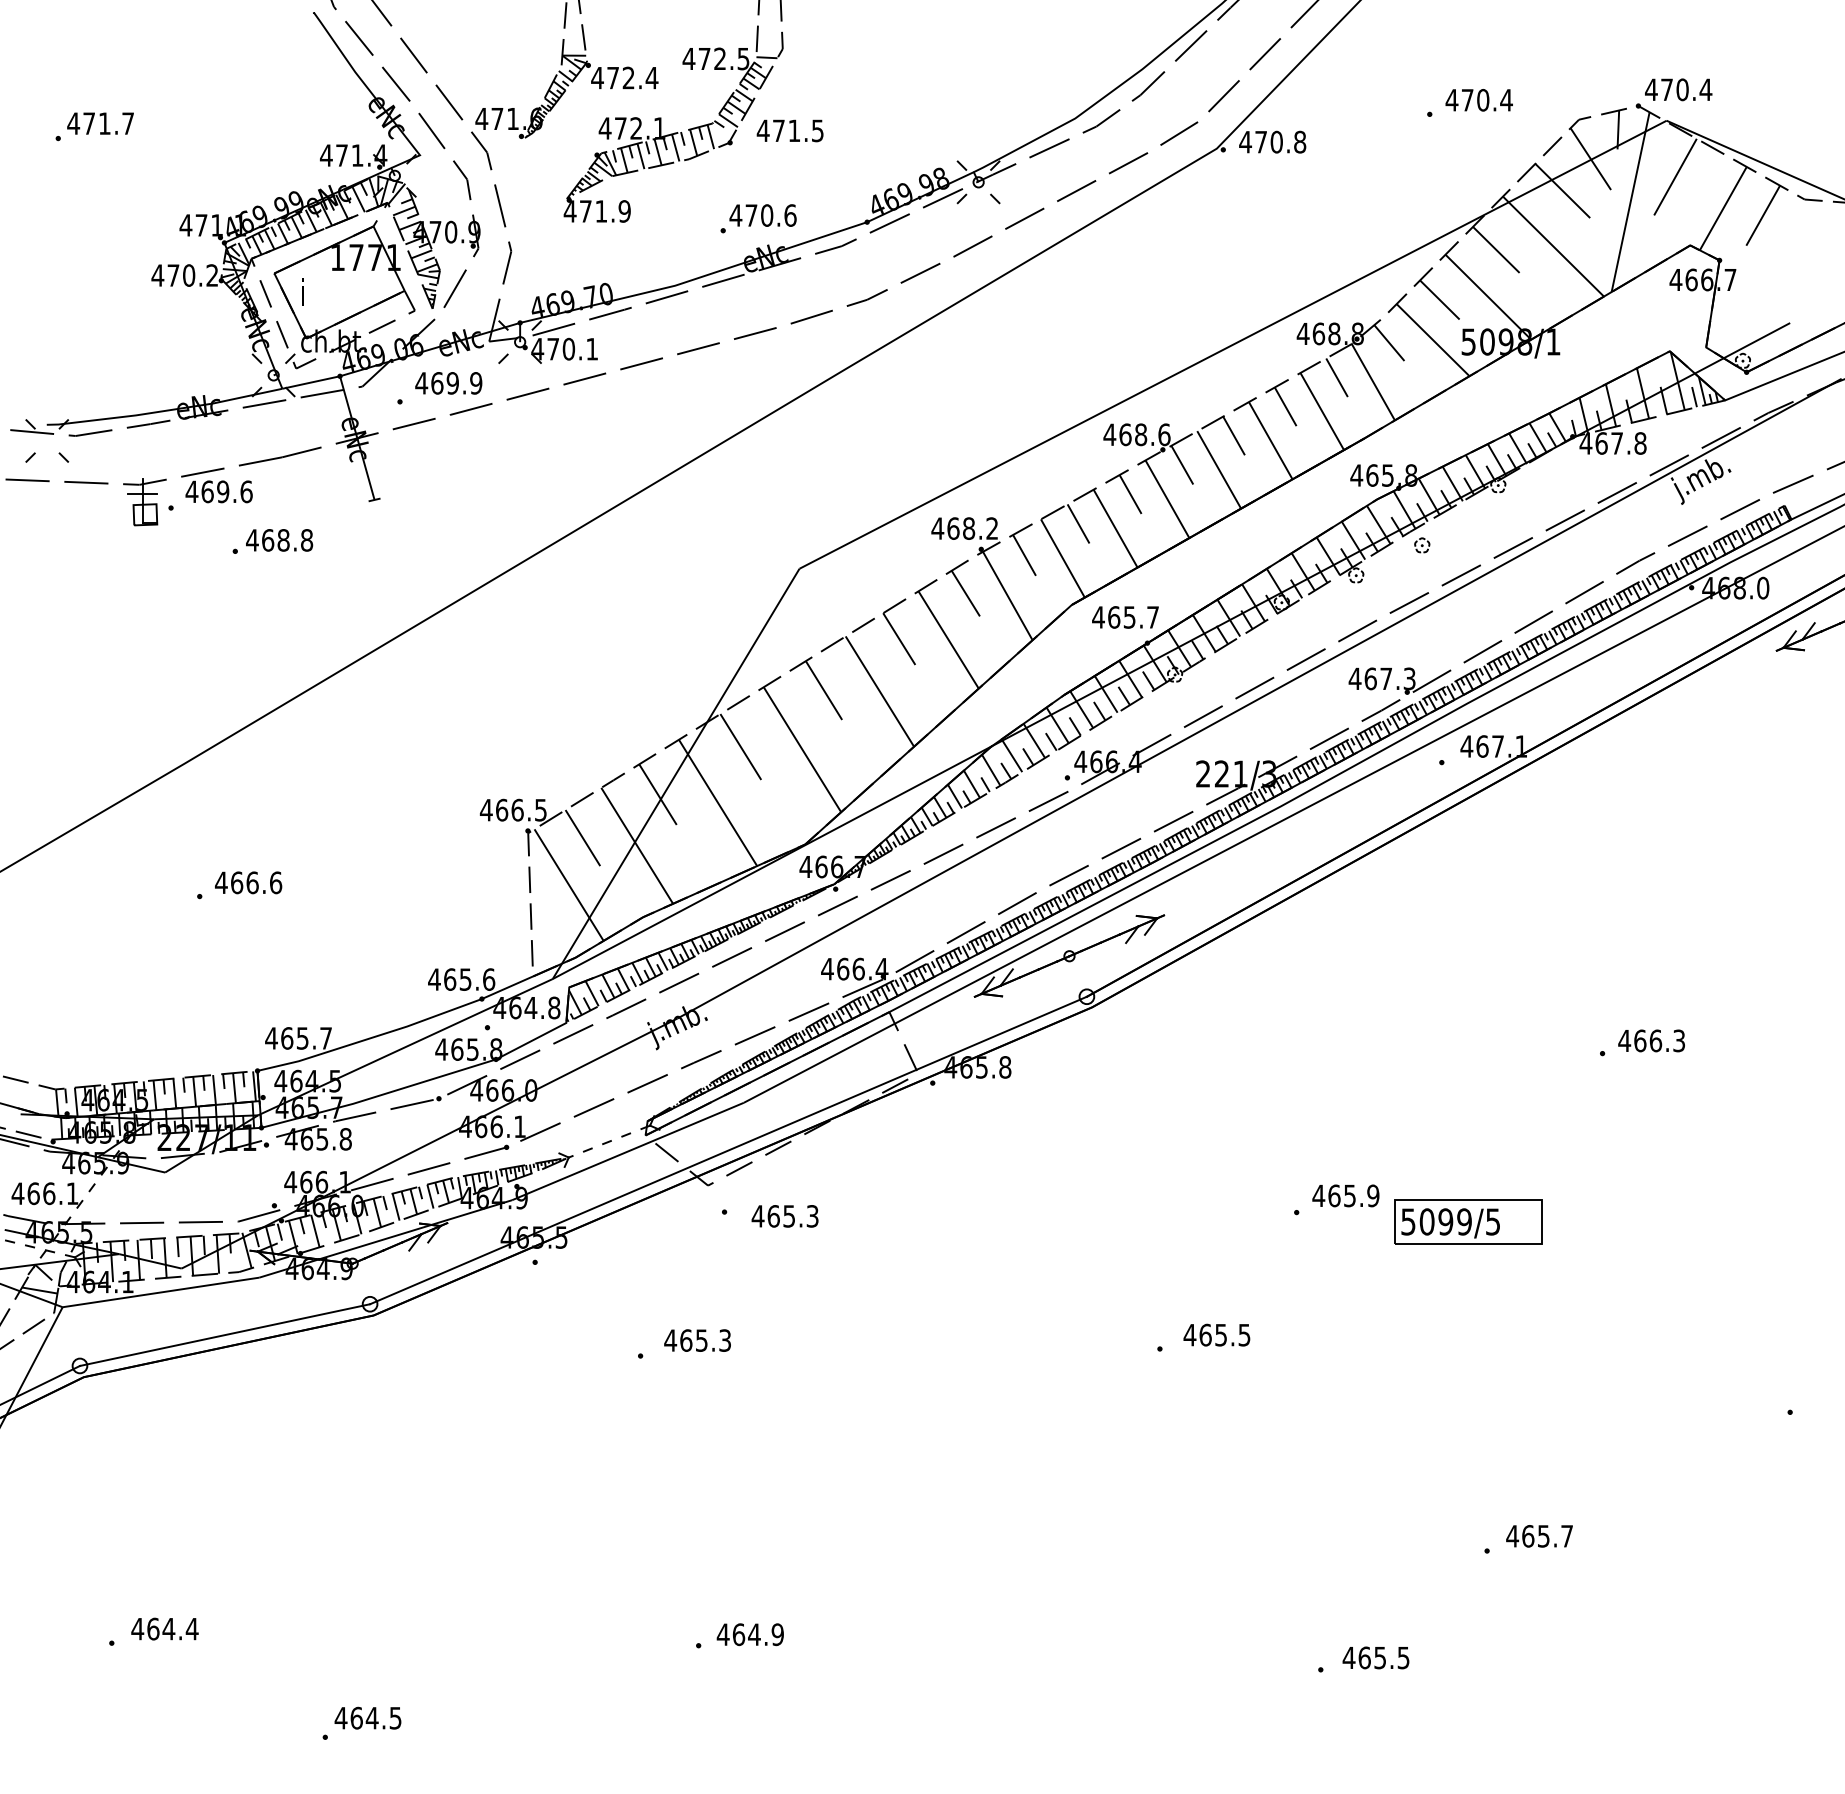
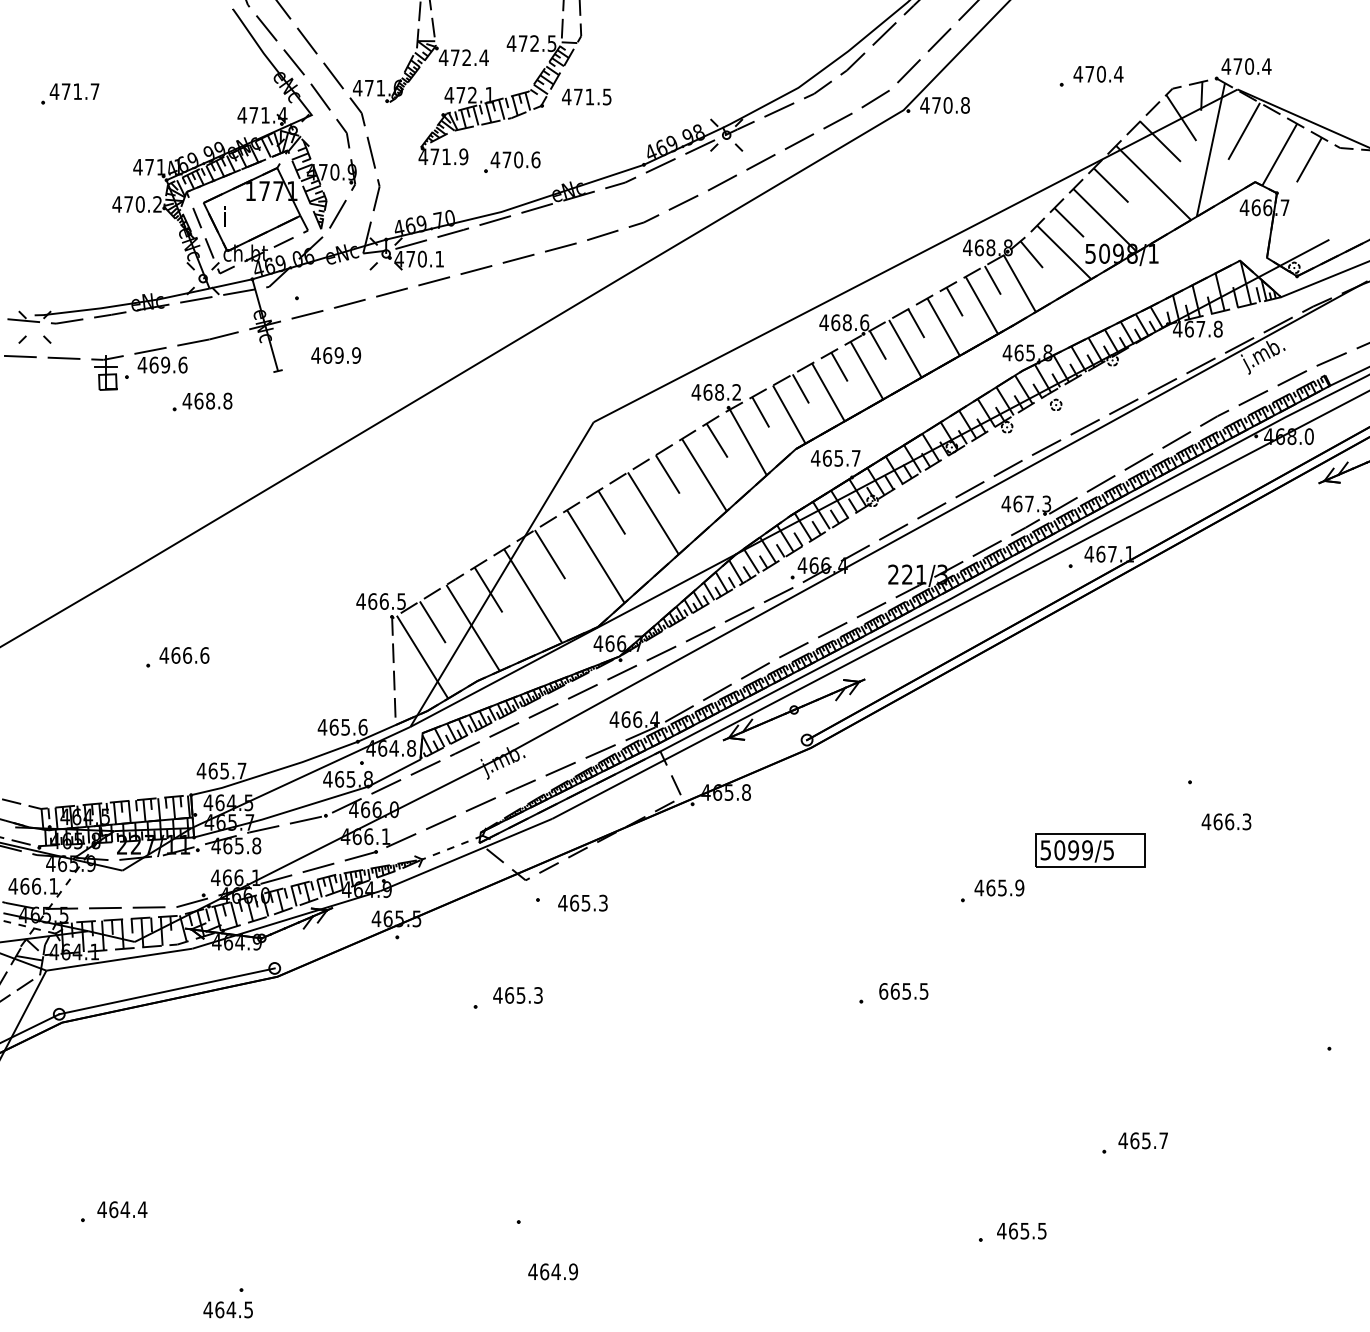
text: (758, 217) -> (512, 161), moved
text: (449, 383) -> (336, 355), moved
text: (1651, 1040) -> (1226, 821), moved
line: (727, 1150) -> (540, 854), removed
part: (1468, 1222) -> (1090, 850), moved
text: (1189, 1335) -> (883, 991), 465.5 -> 665.5
text: (749, 1634) -> (552, 1271), moved
text: (367, 1717) -> (227, 1309), moved

